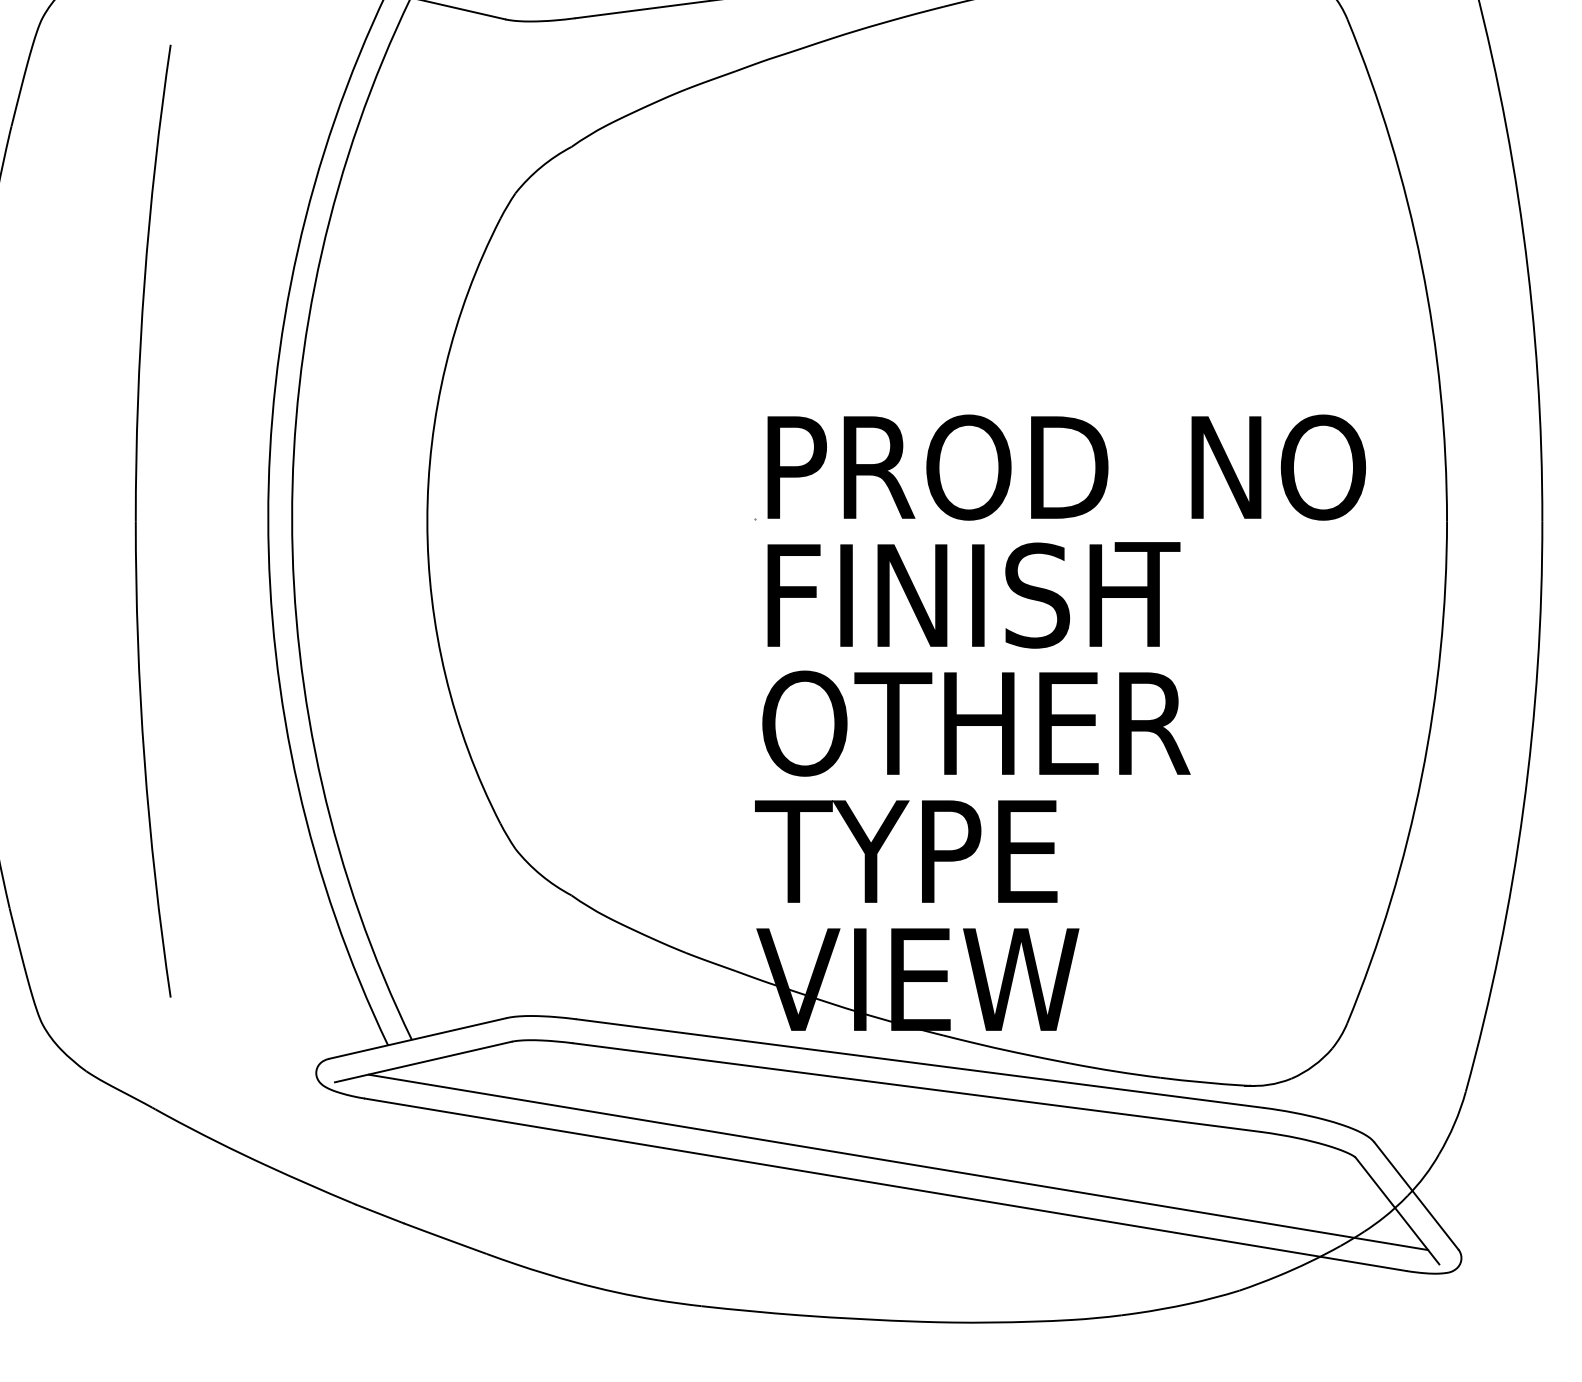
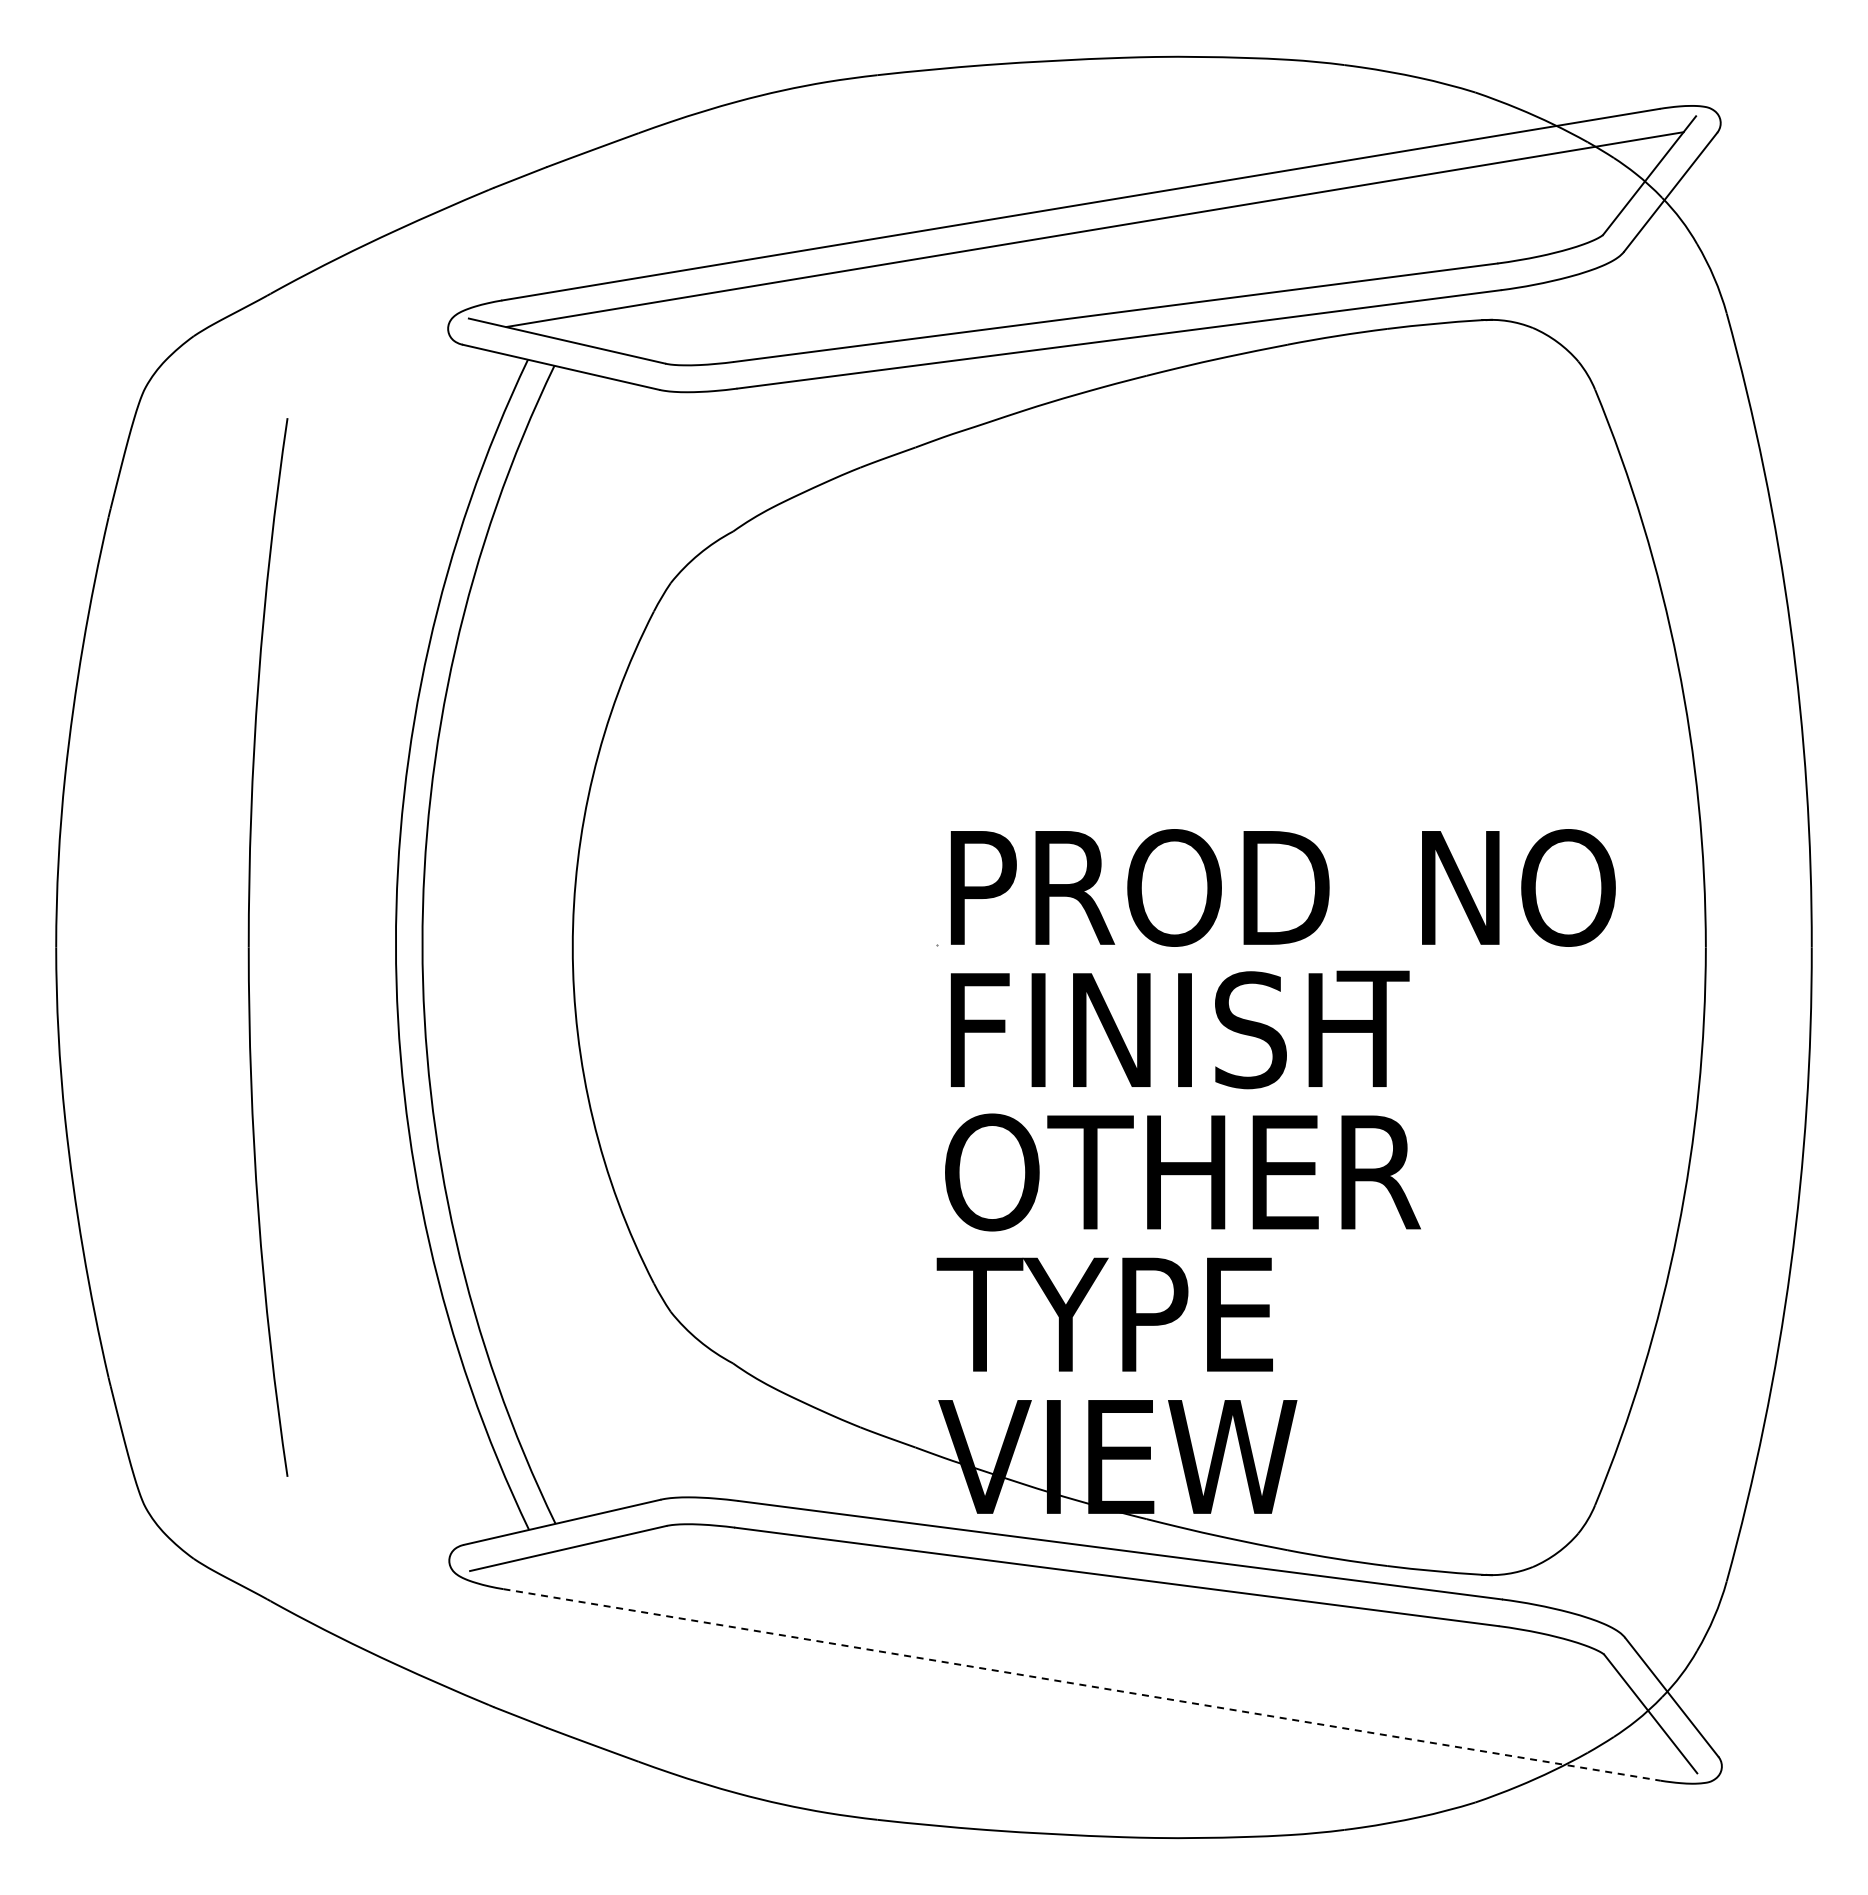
line: (897, 1161) -> (1095, 1659), removed
line: (886, 1184) -> (1082, 1684), solid -> dashed

